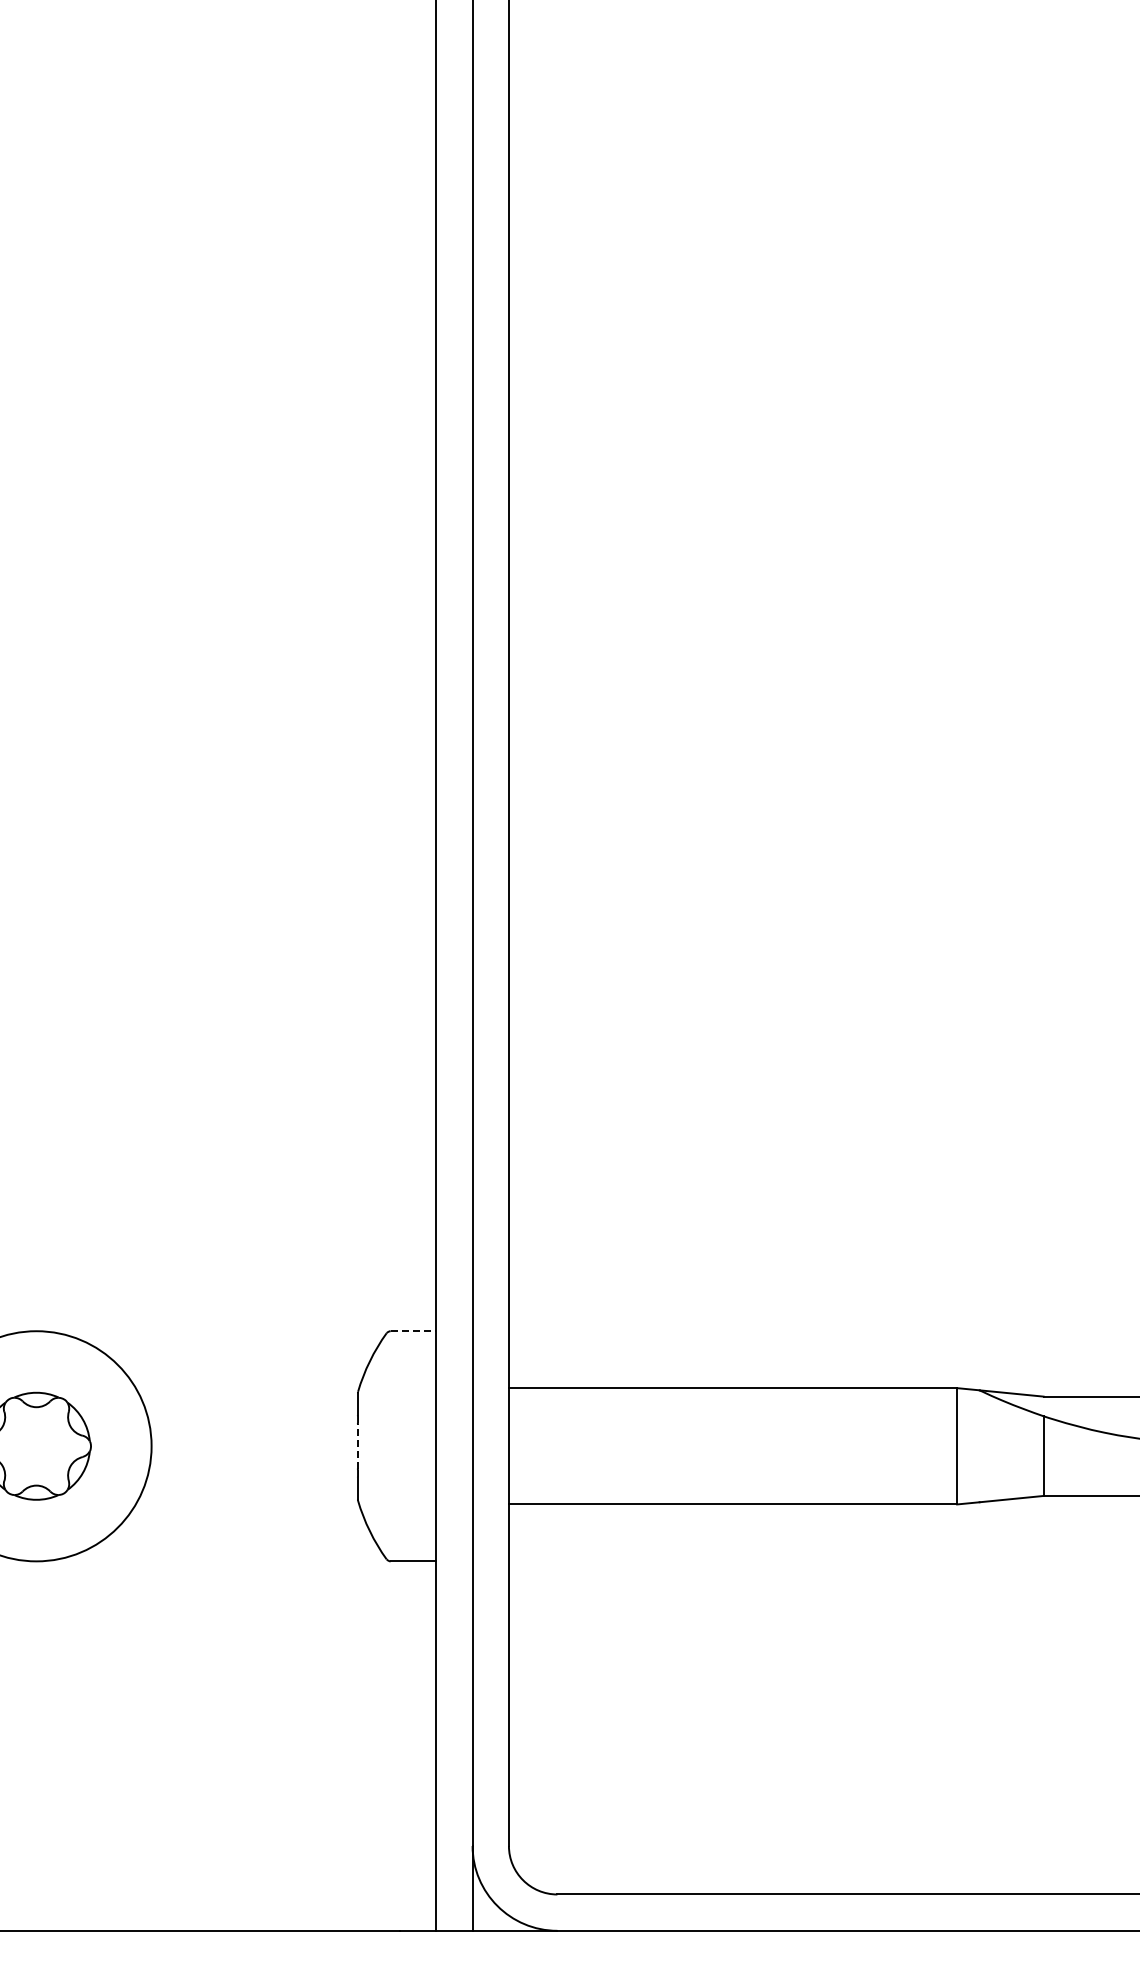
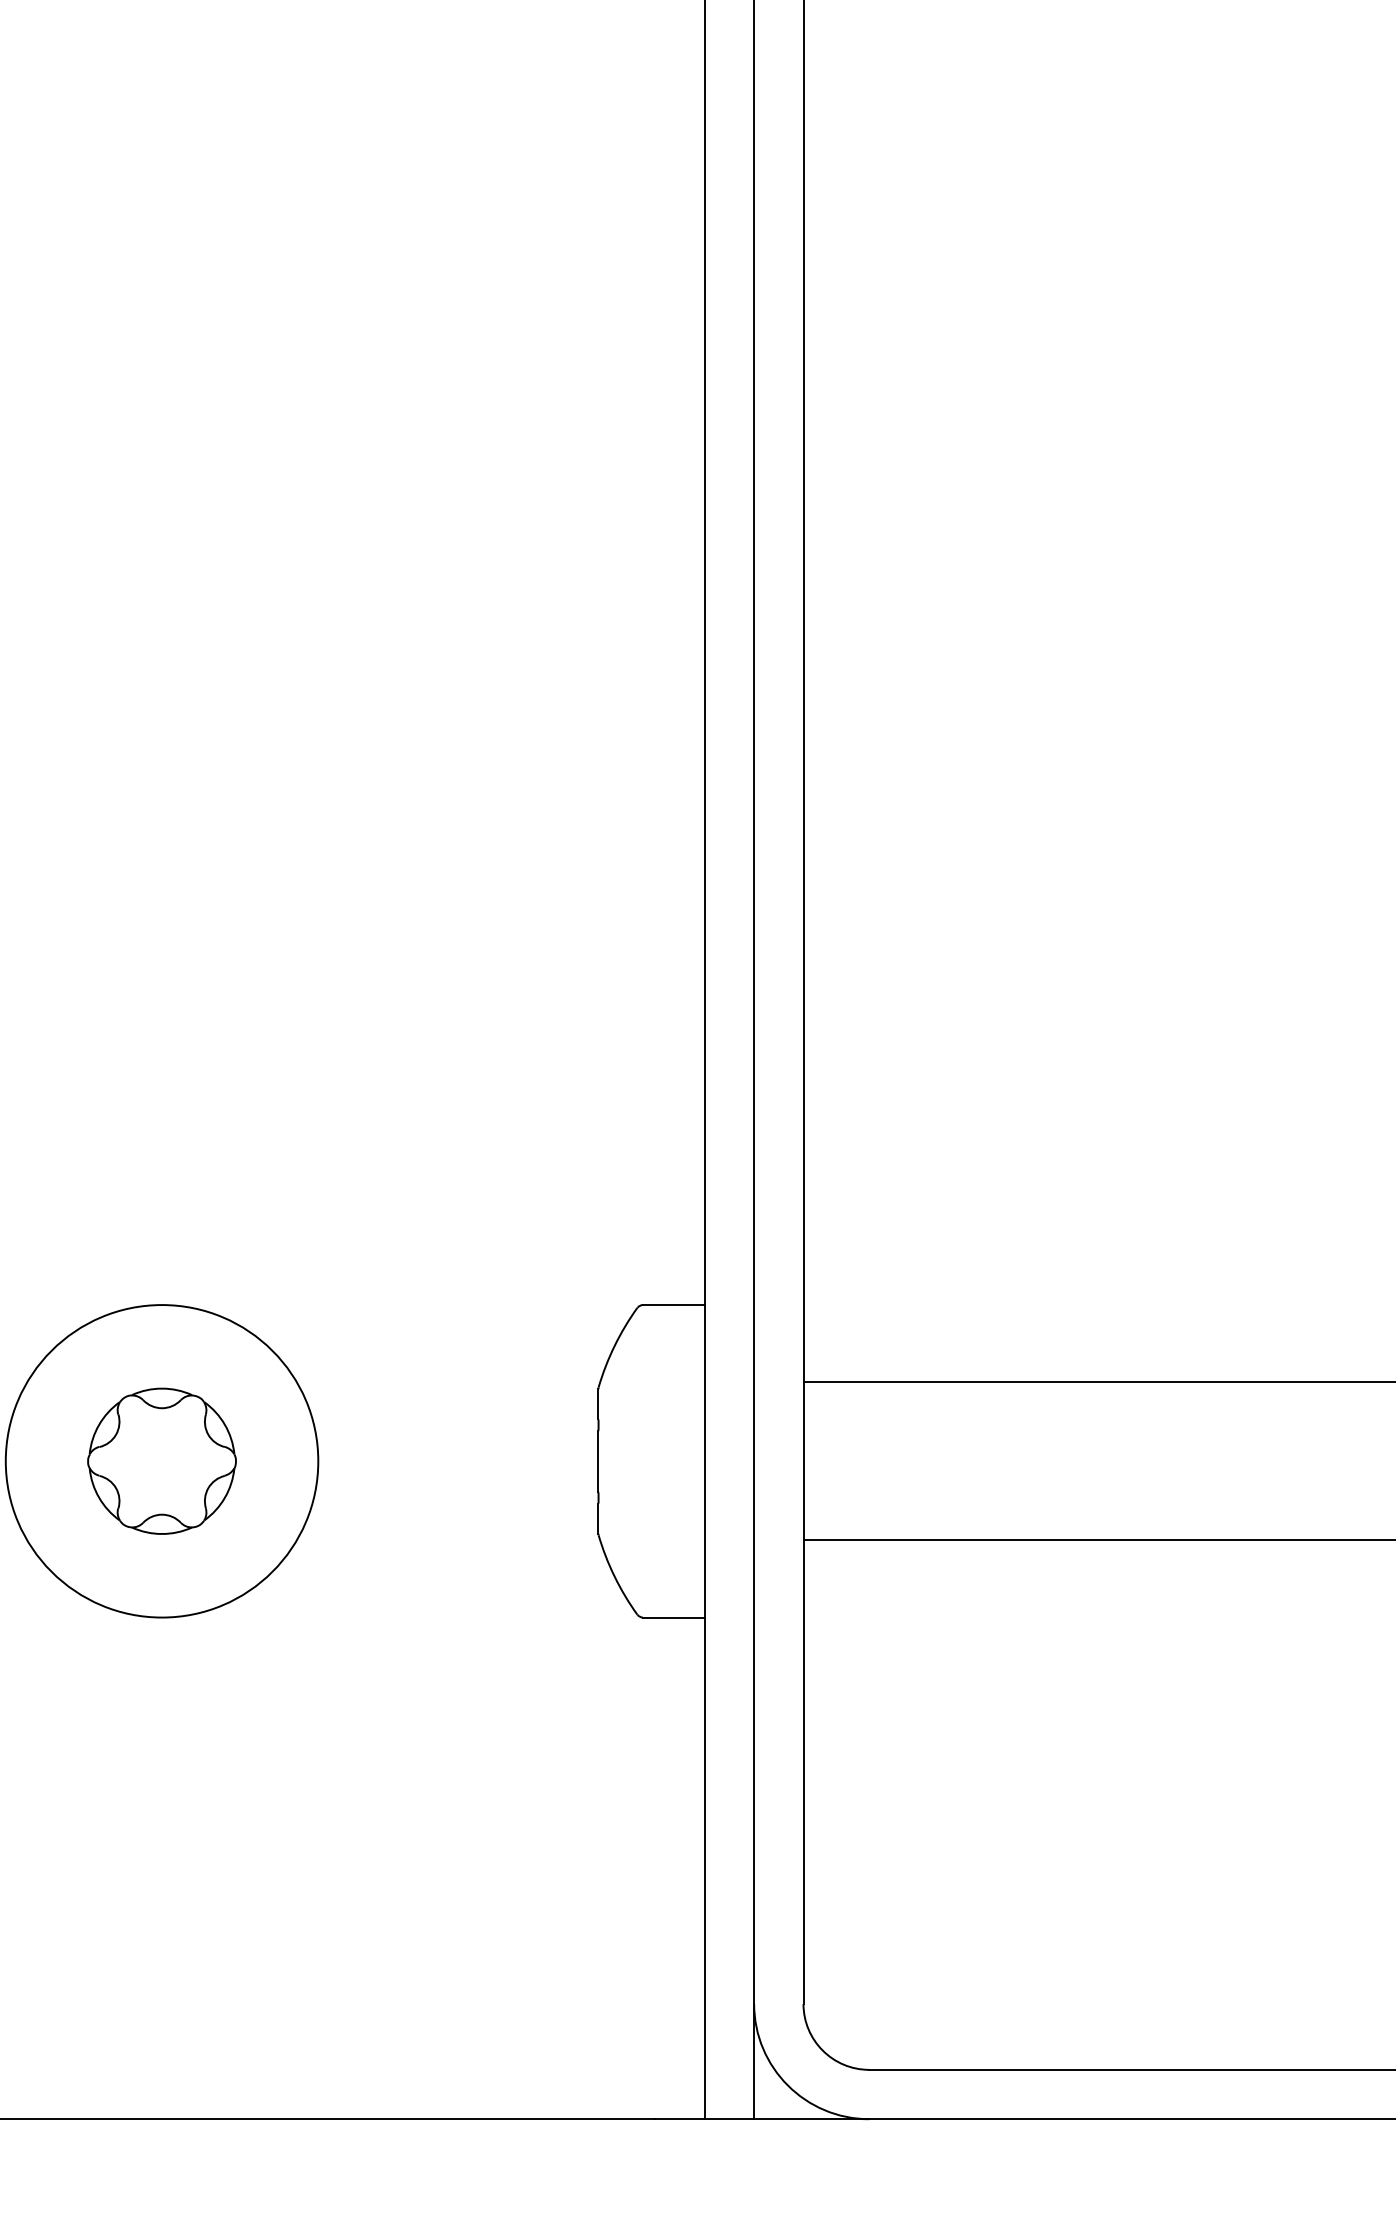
line: (413, 1331) -> (673, 1305), dashed -> solid
line: (357, 1445) -> (597, 1460), dashed -> solid

